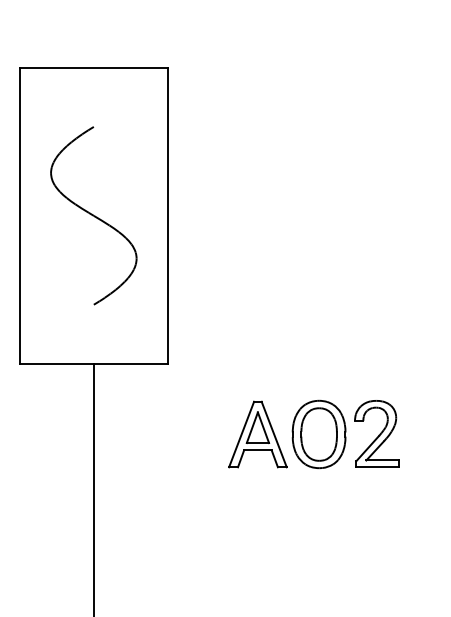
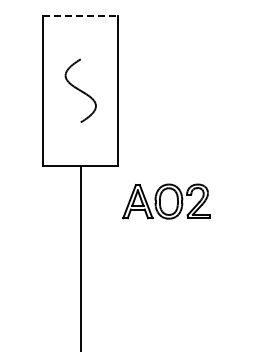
line: (93, 67) -> (80, 15), solid -> dashed
part: (93, 215) -> (80, 90), size x0.7
part: (314, 434) -> (166, 201), moved

